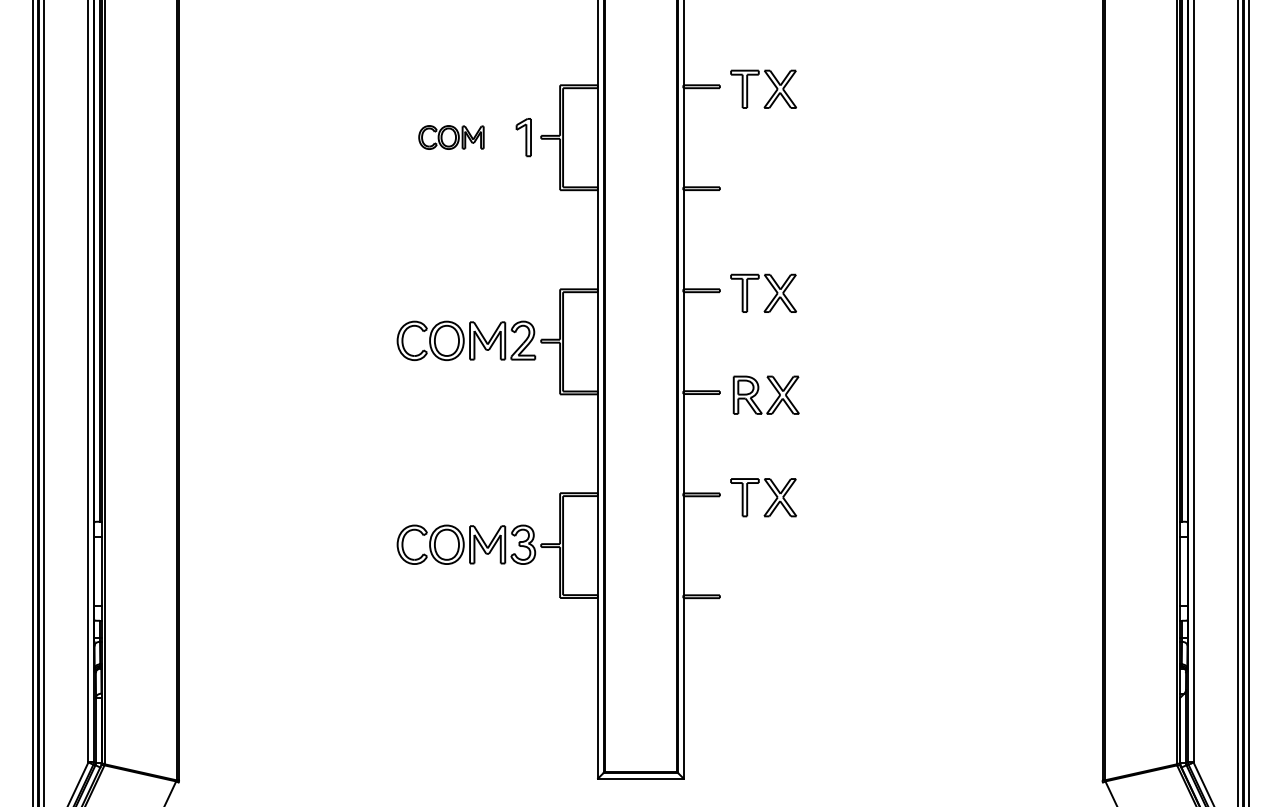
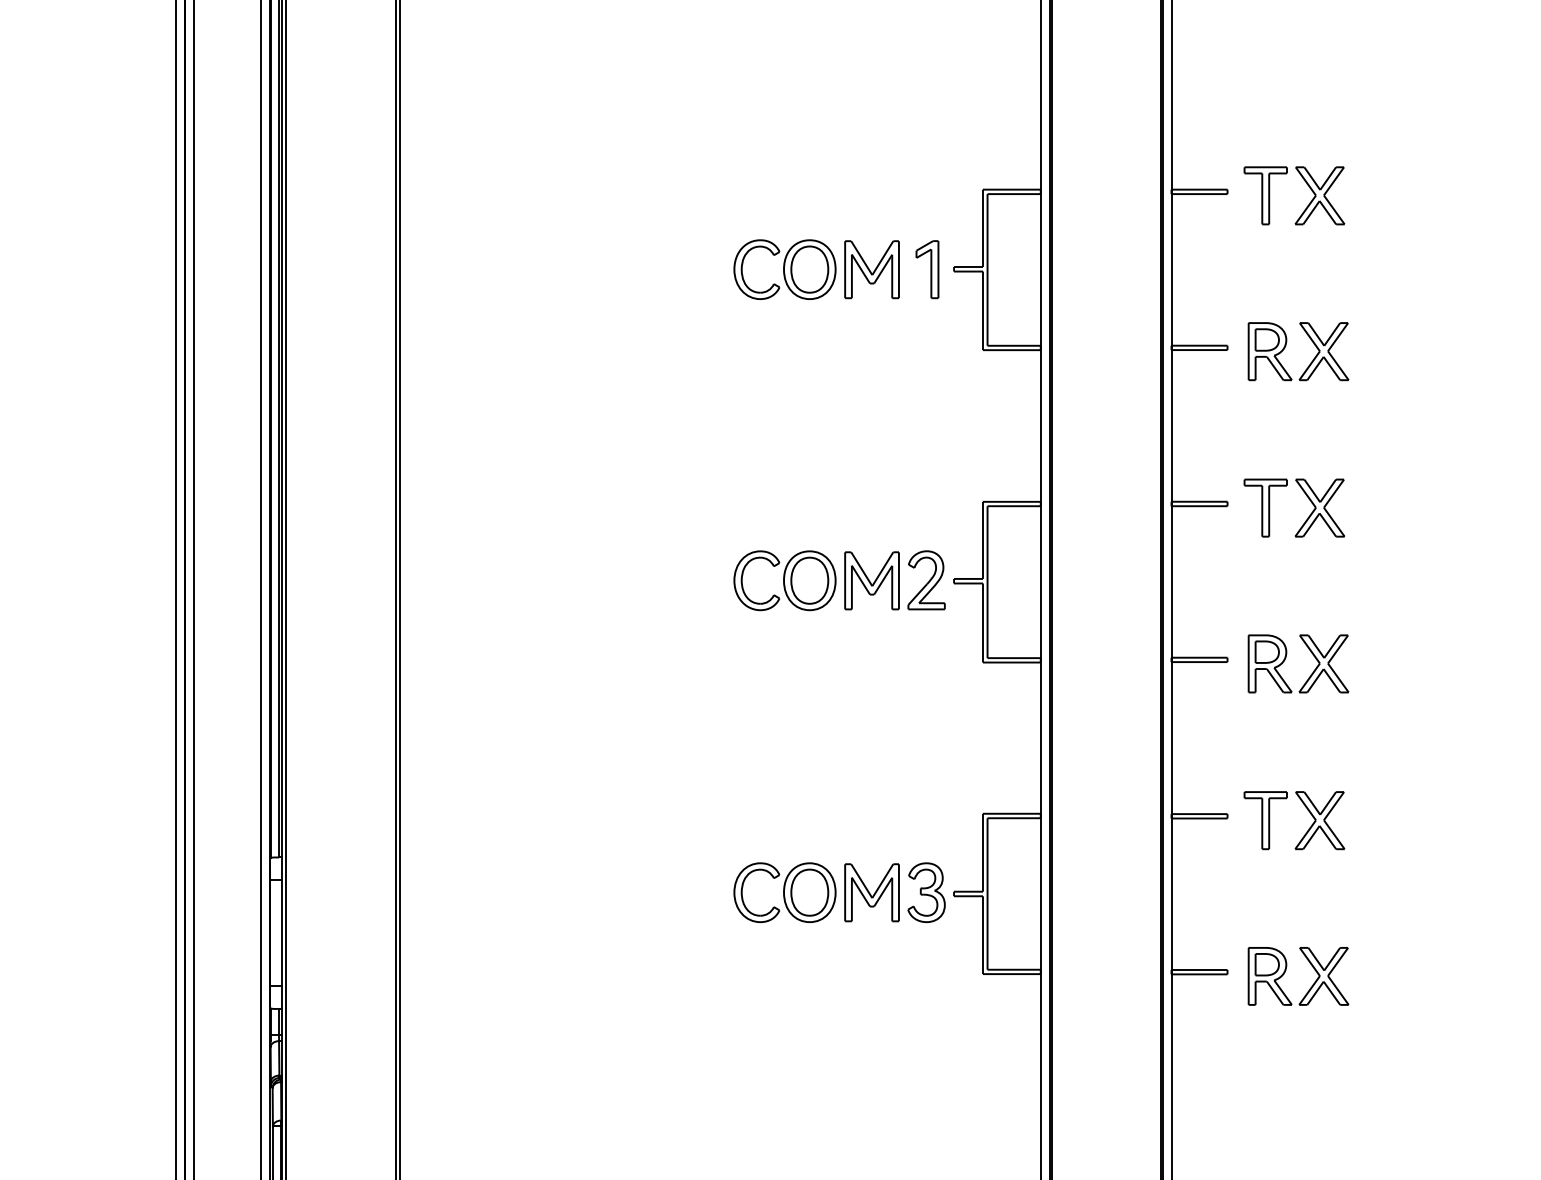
part: (451, 137) -> (816, 269), size x1.67
part: (758, 188) -> (1286, 347), added
part: (758, 596) -> (1286, 971), added

